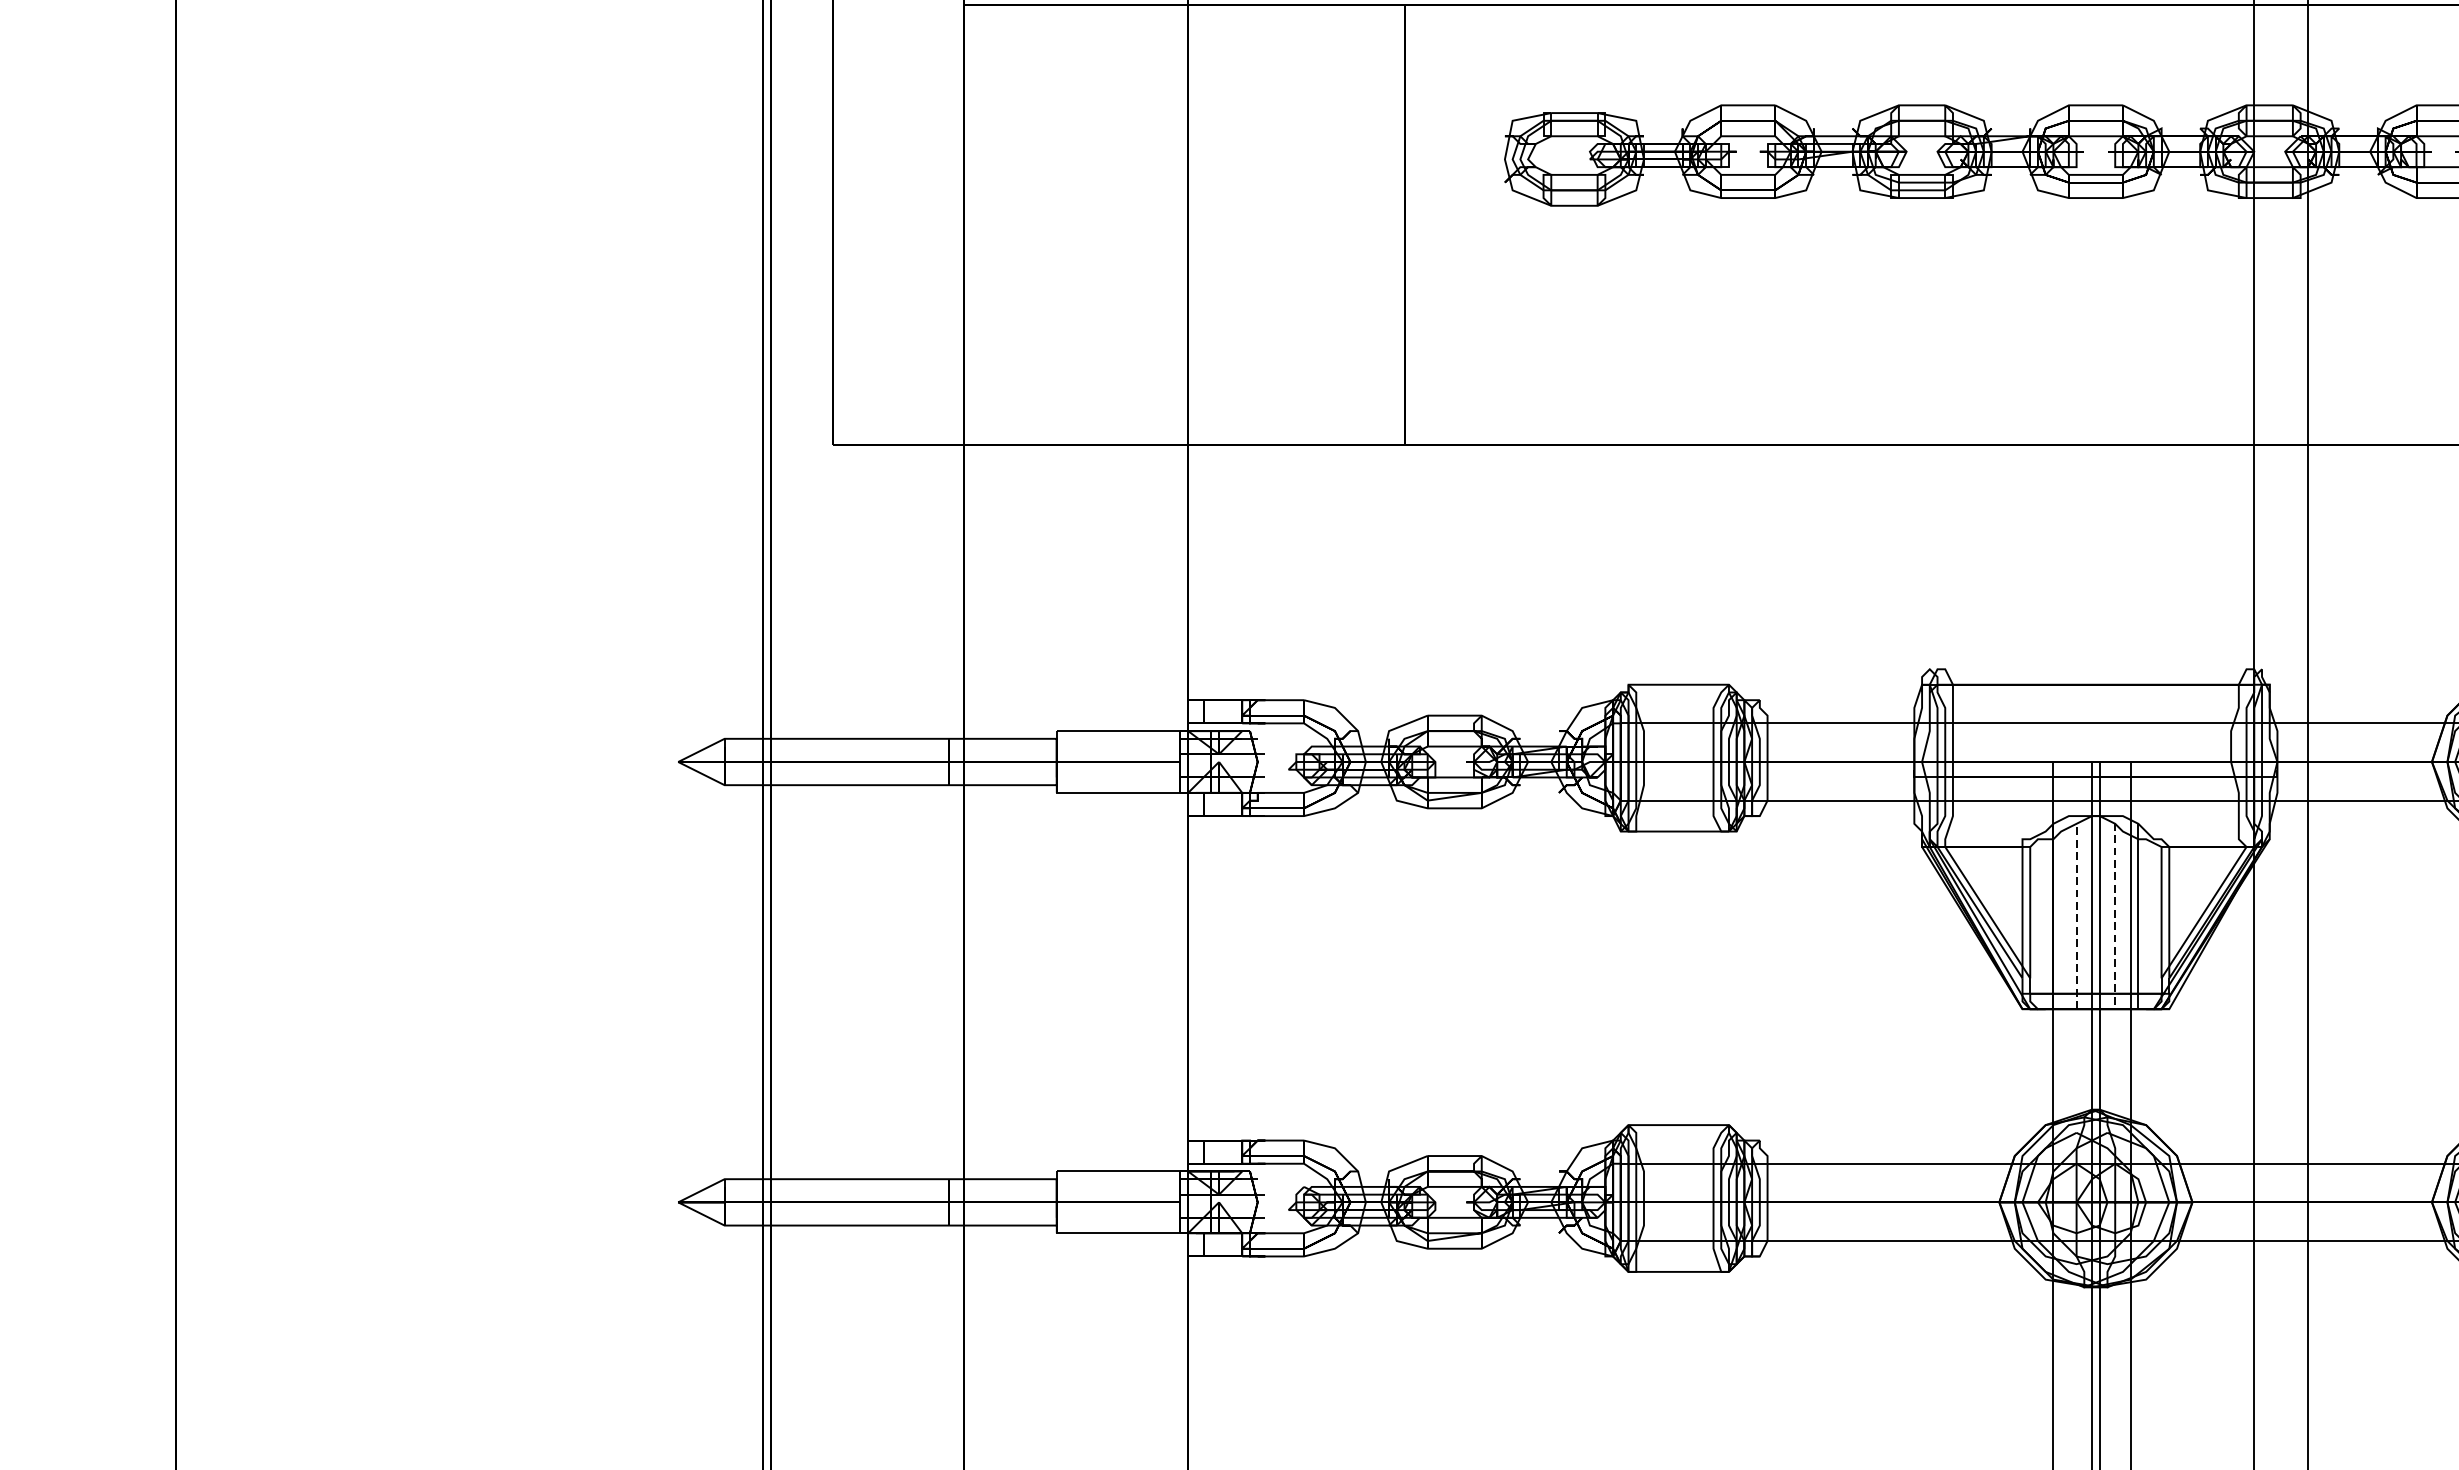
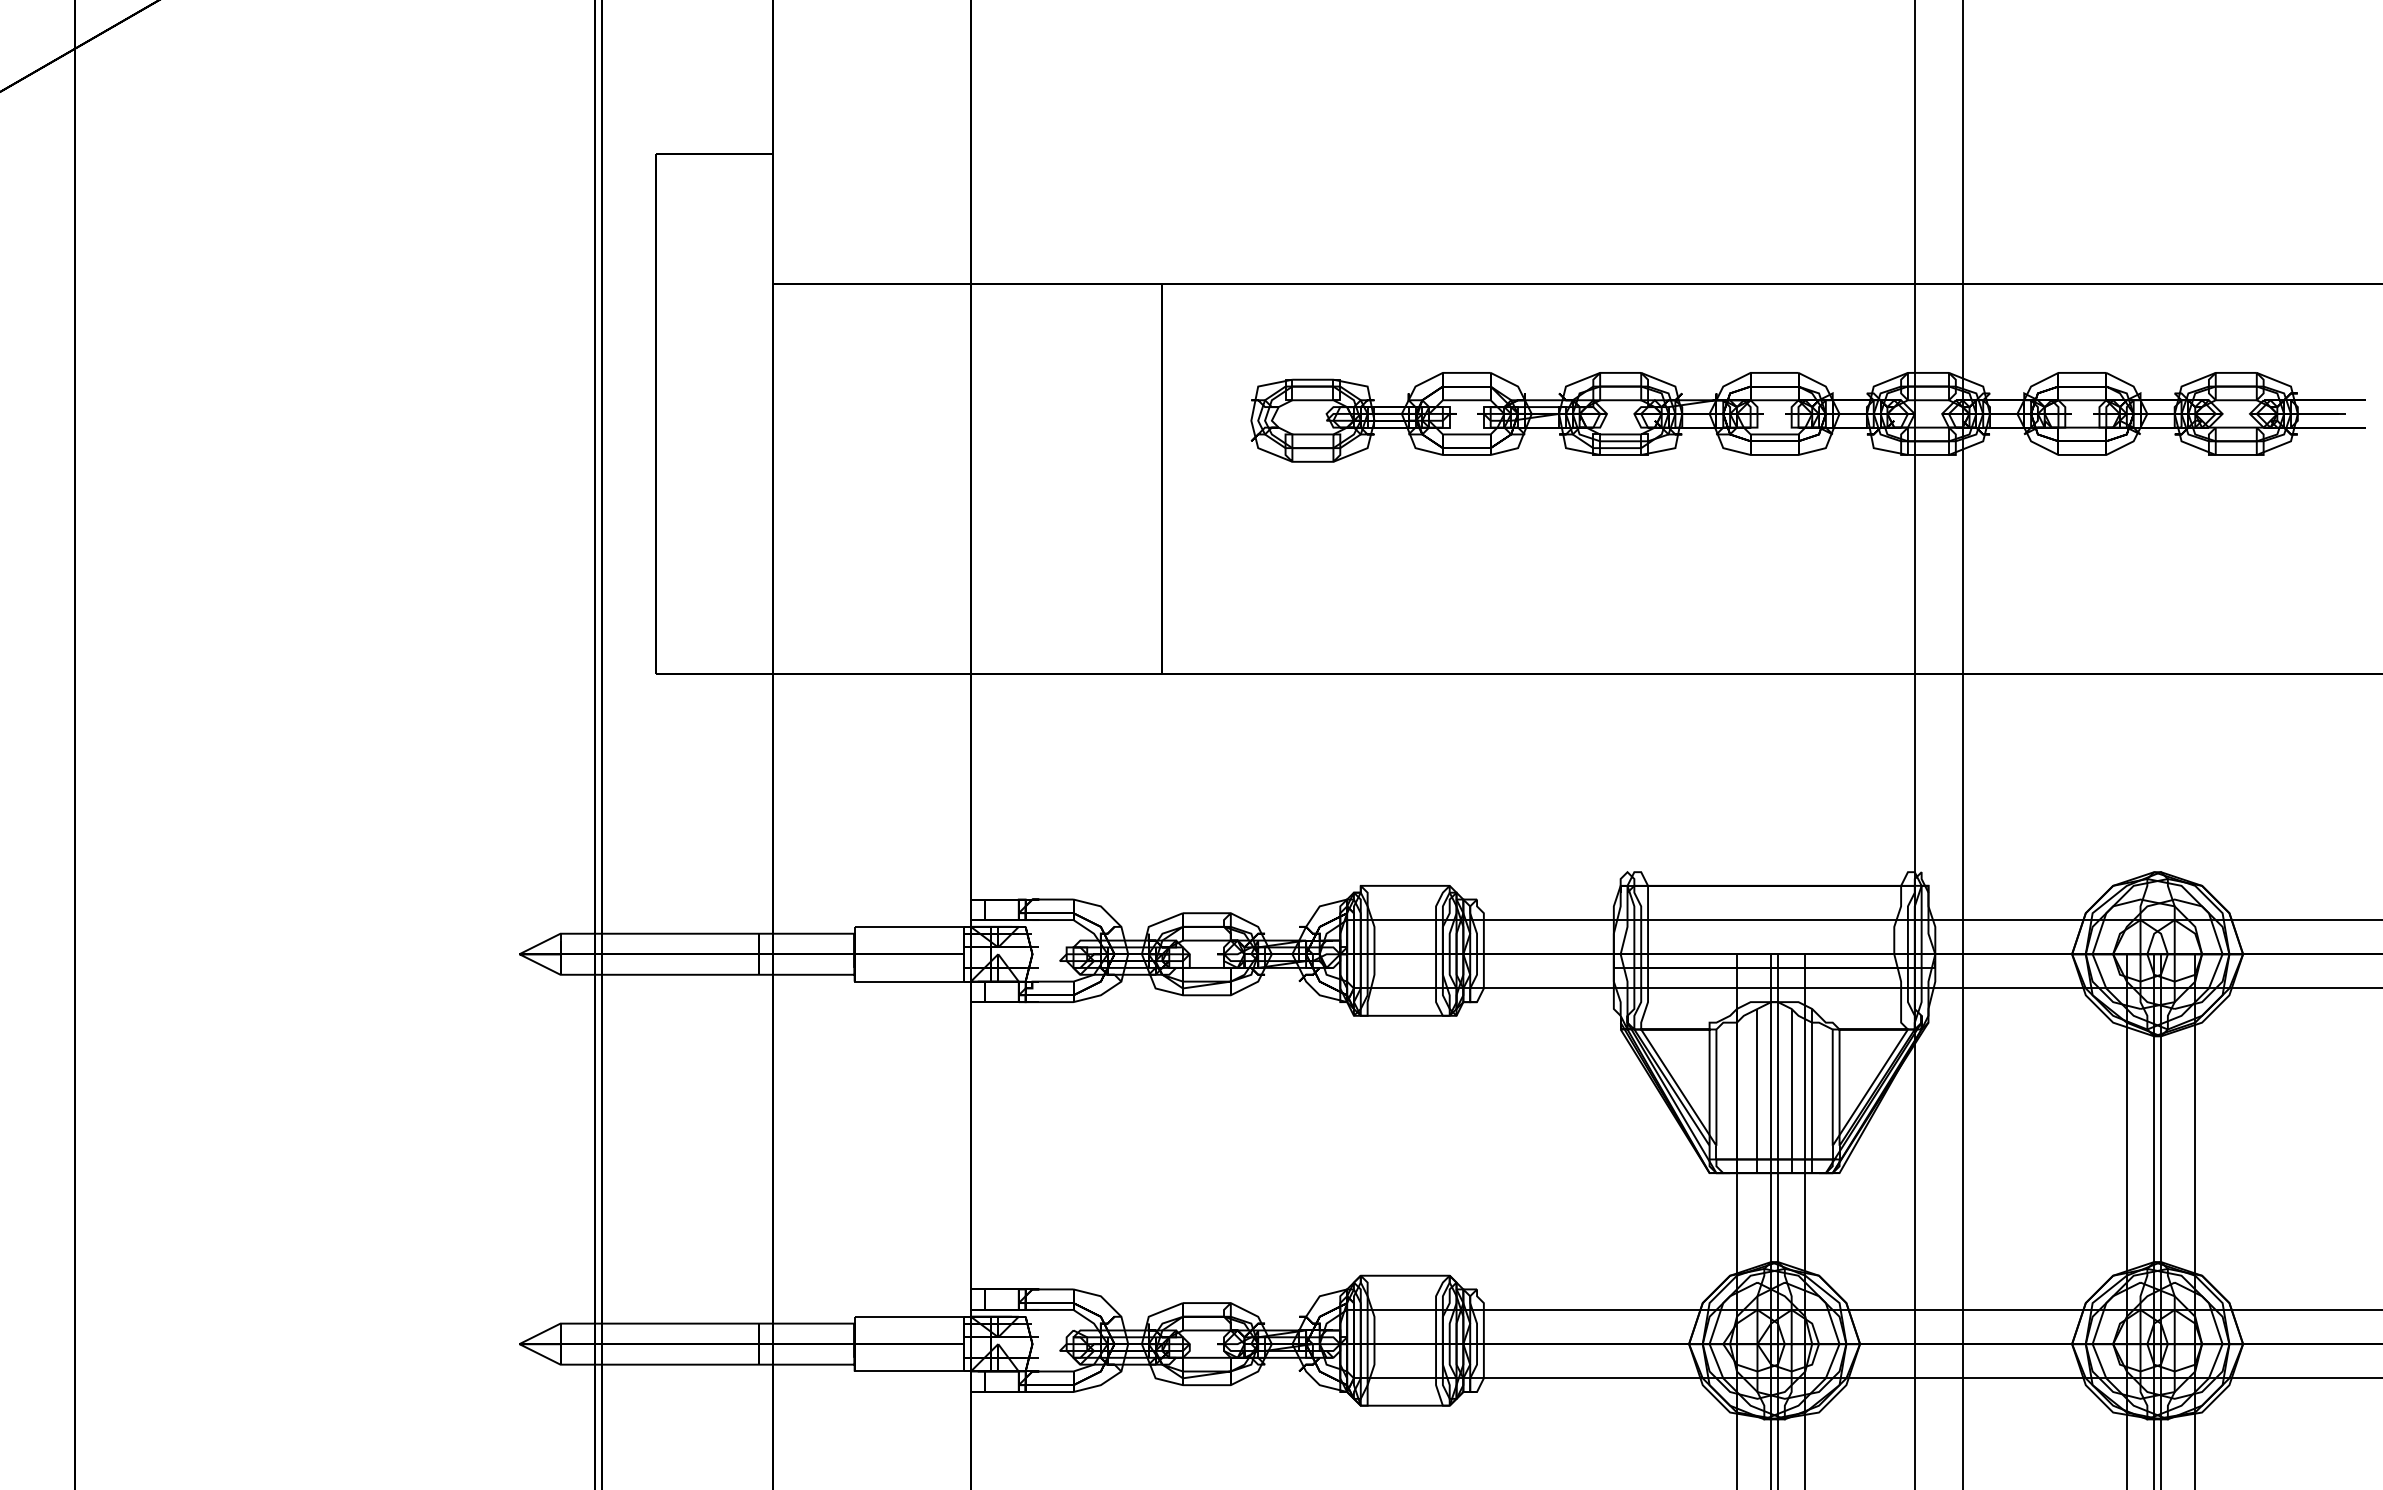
line: (2076, 917) -> (1757, 1091), dashed -> solid
line: (2115, 921) -> (1791, 1095), dashed -> solid

